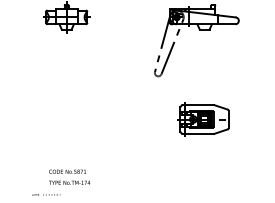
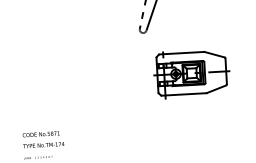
part: (204, 119) -> (191, 73), size x1.43
text: (69, 176) -> (43, 138), moved

